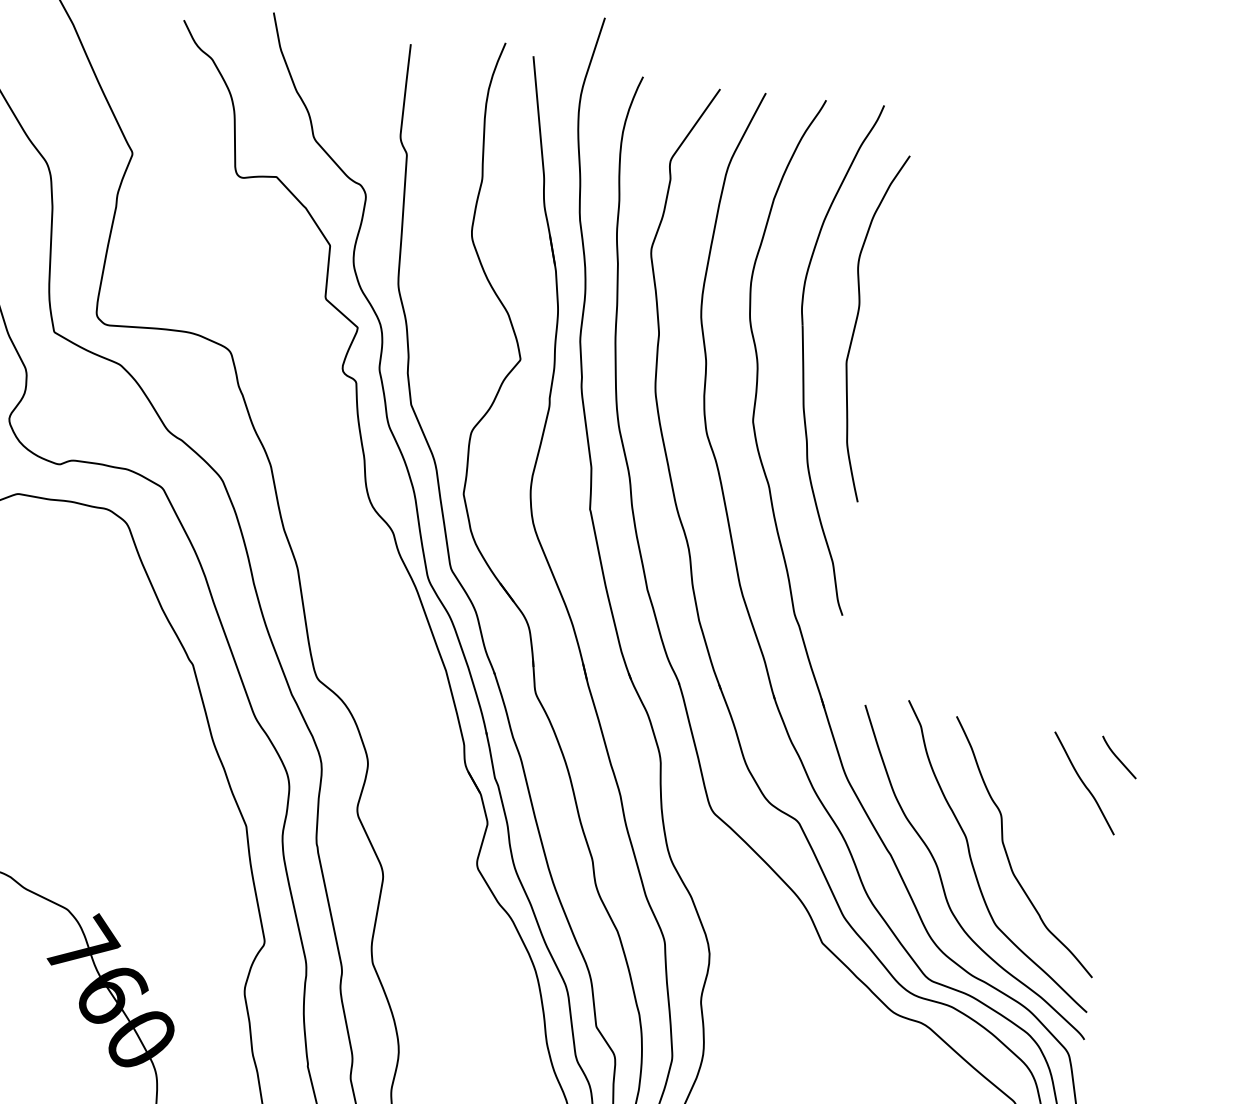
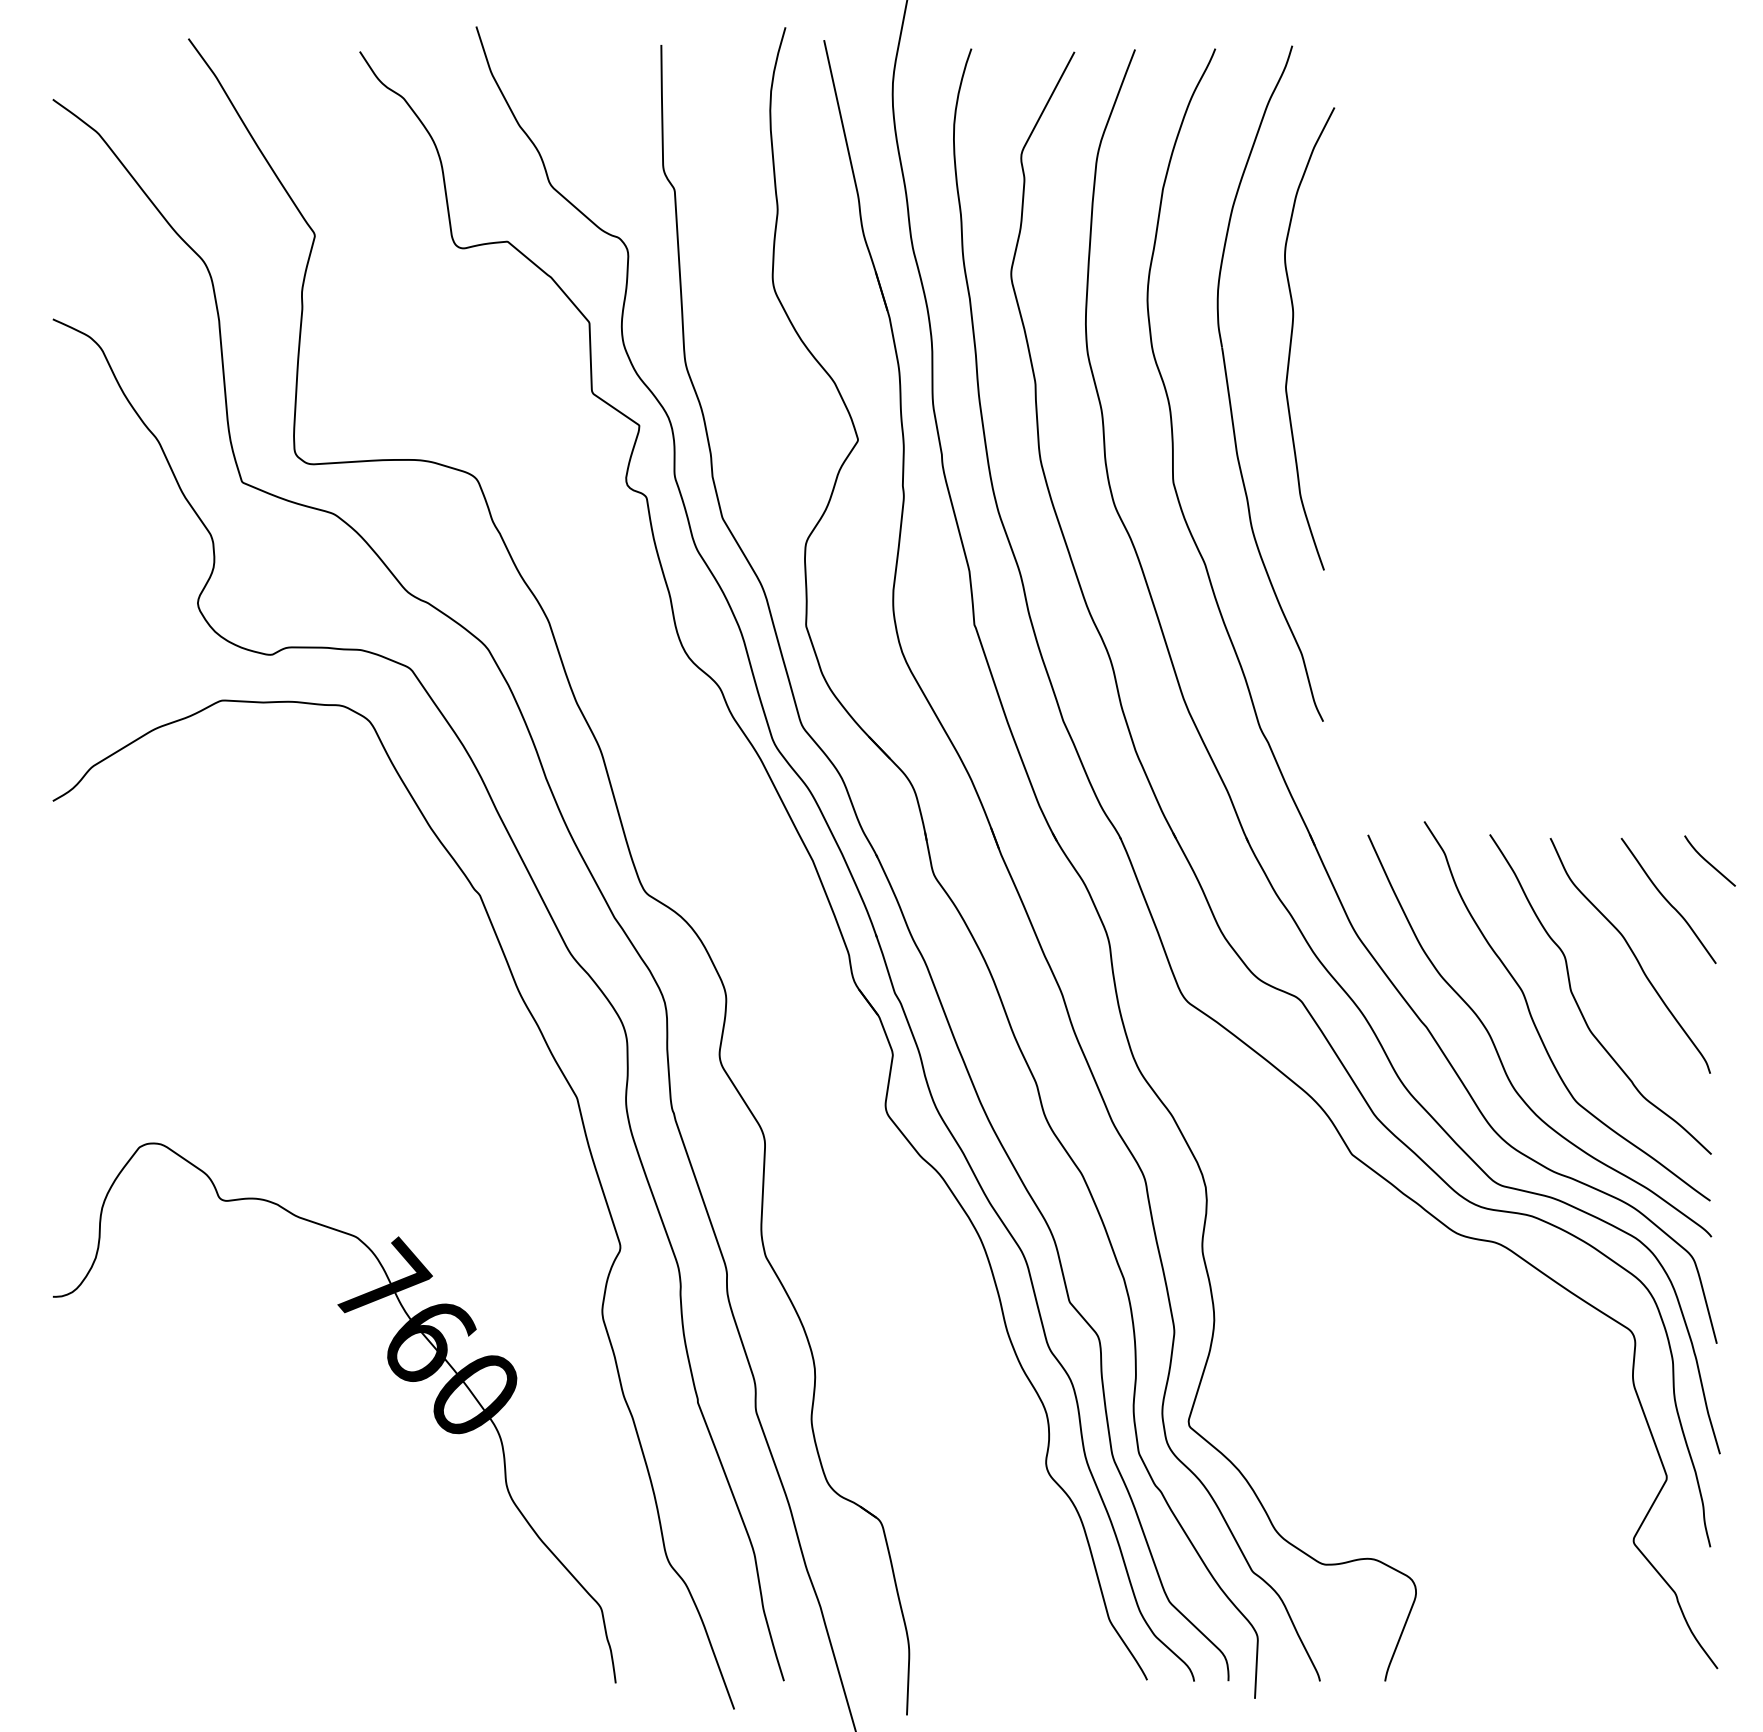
curve: (1051, 818) -> (1631, 952), added

